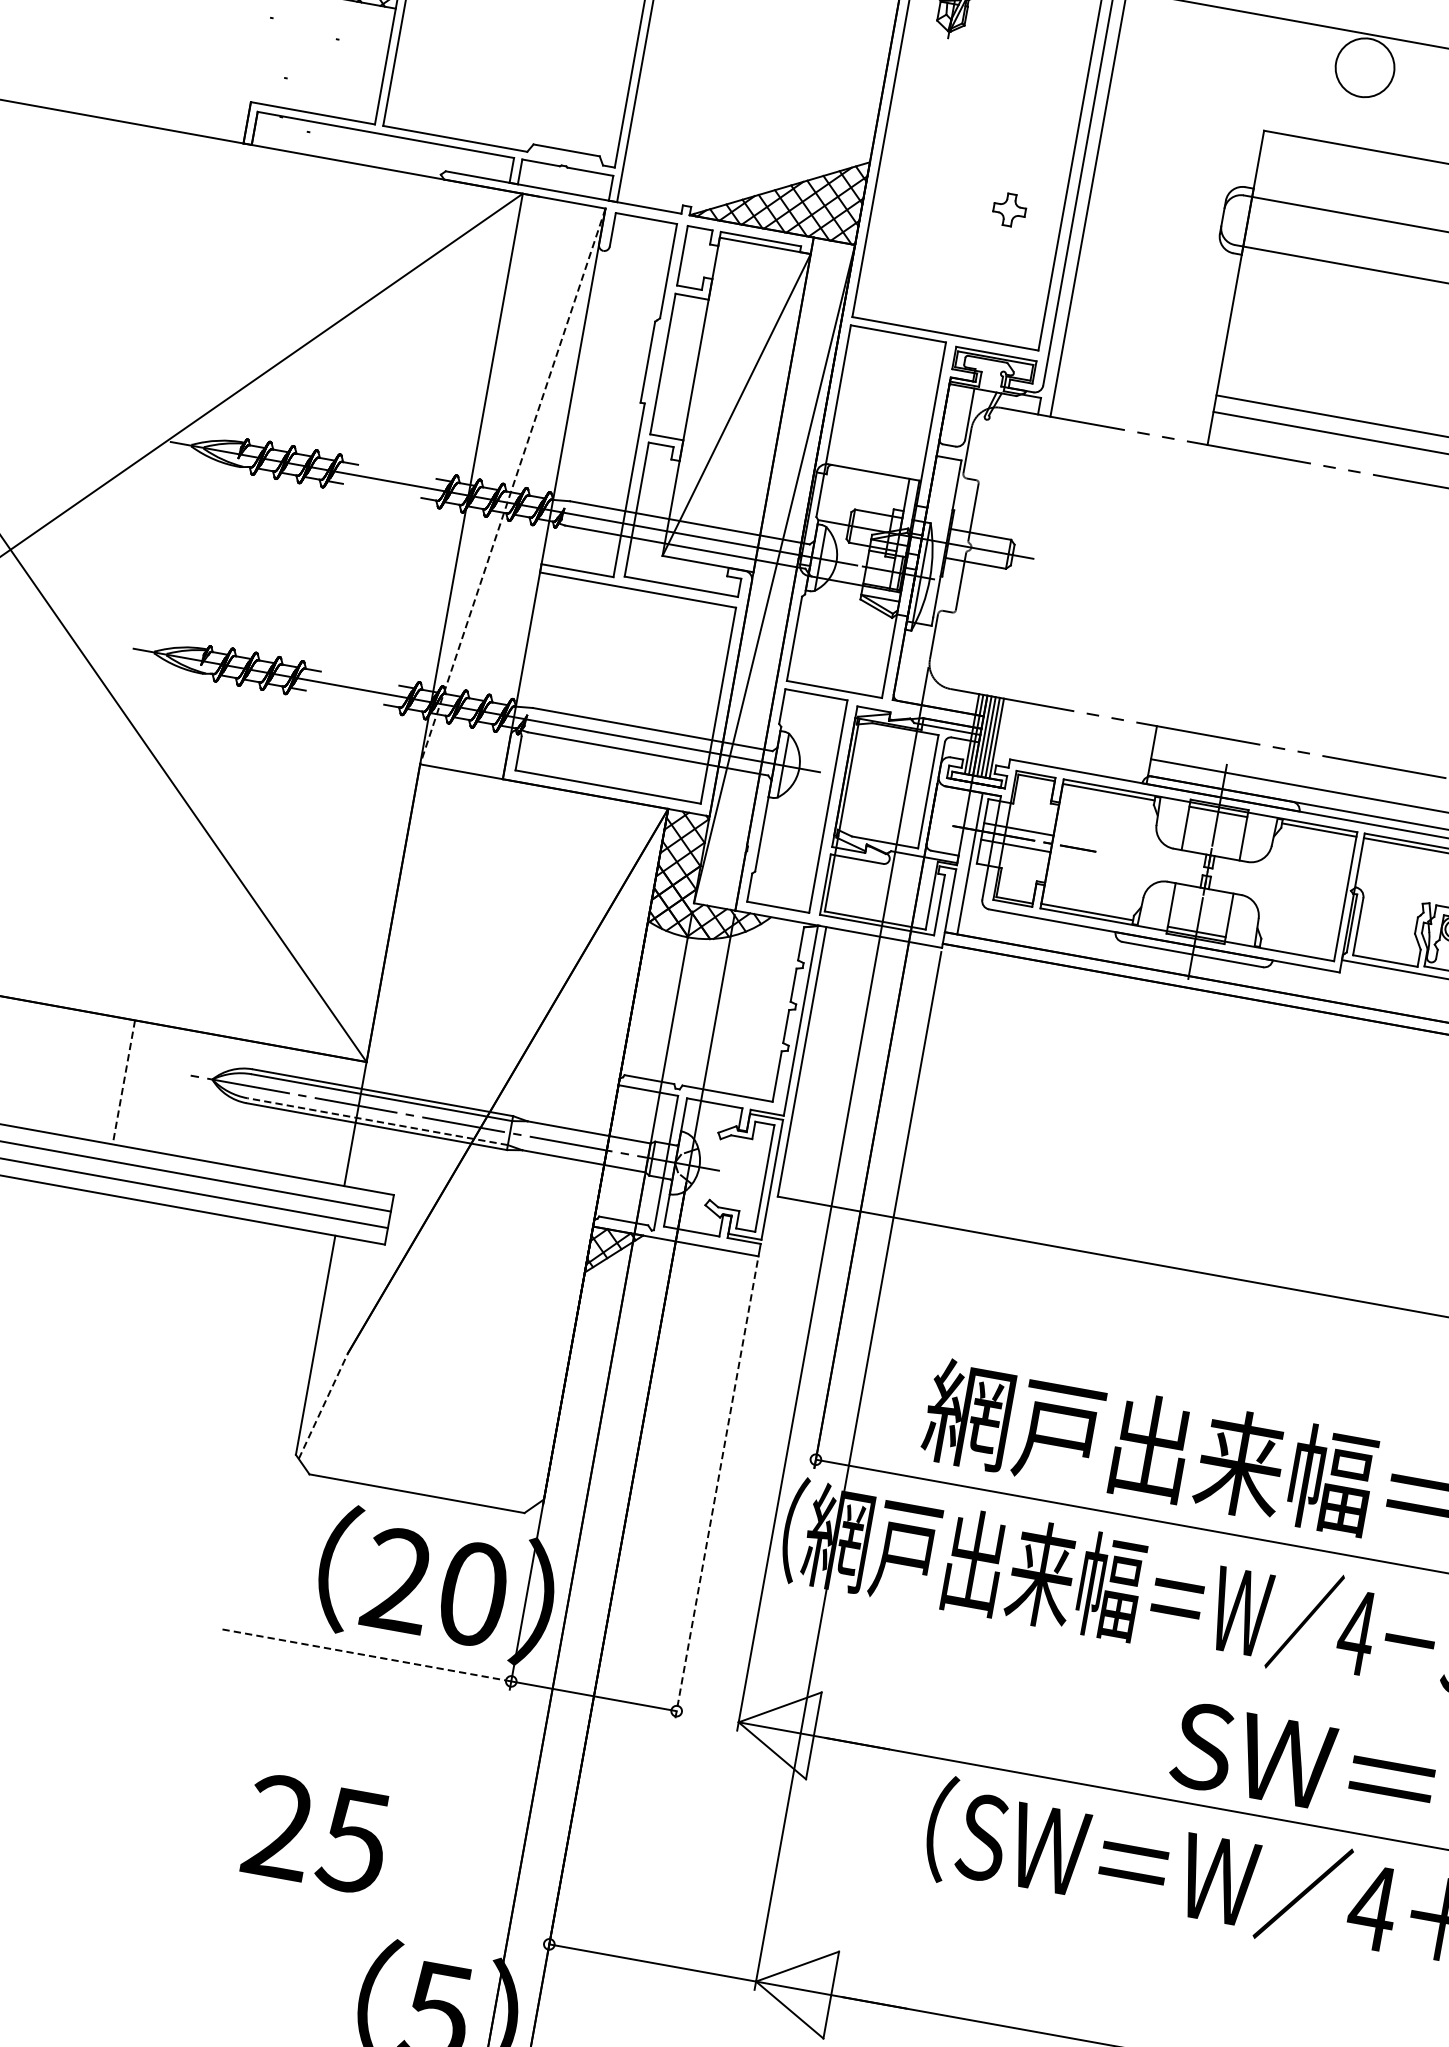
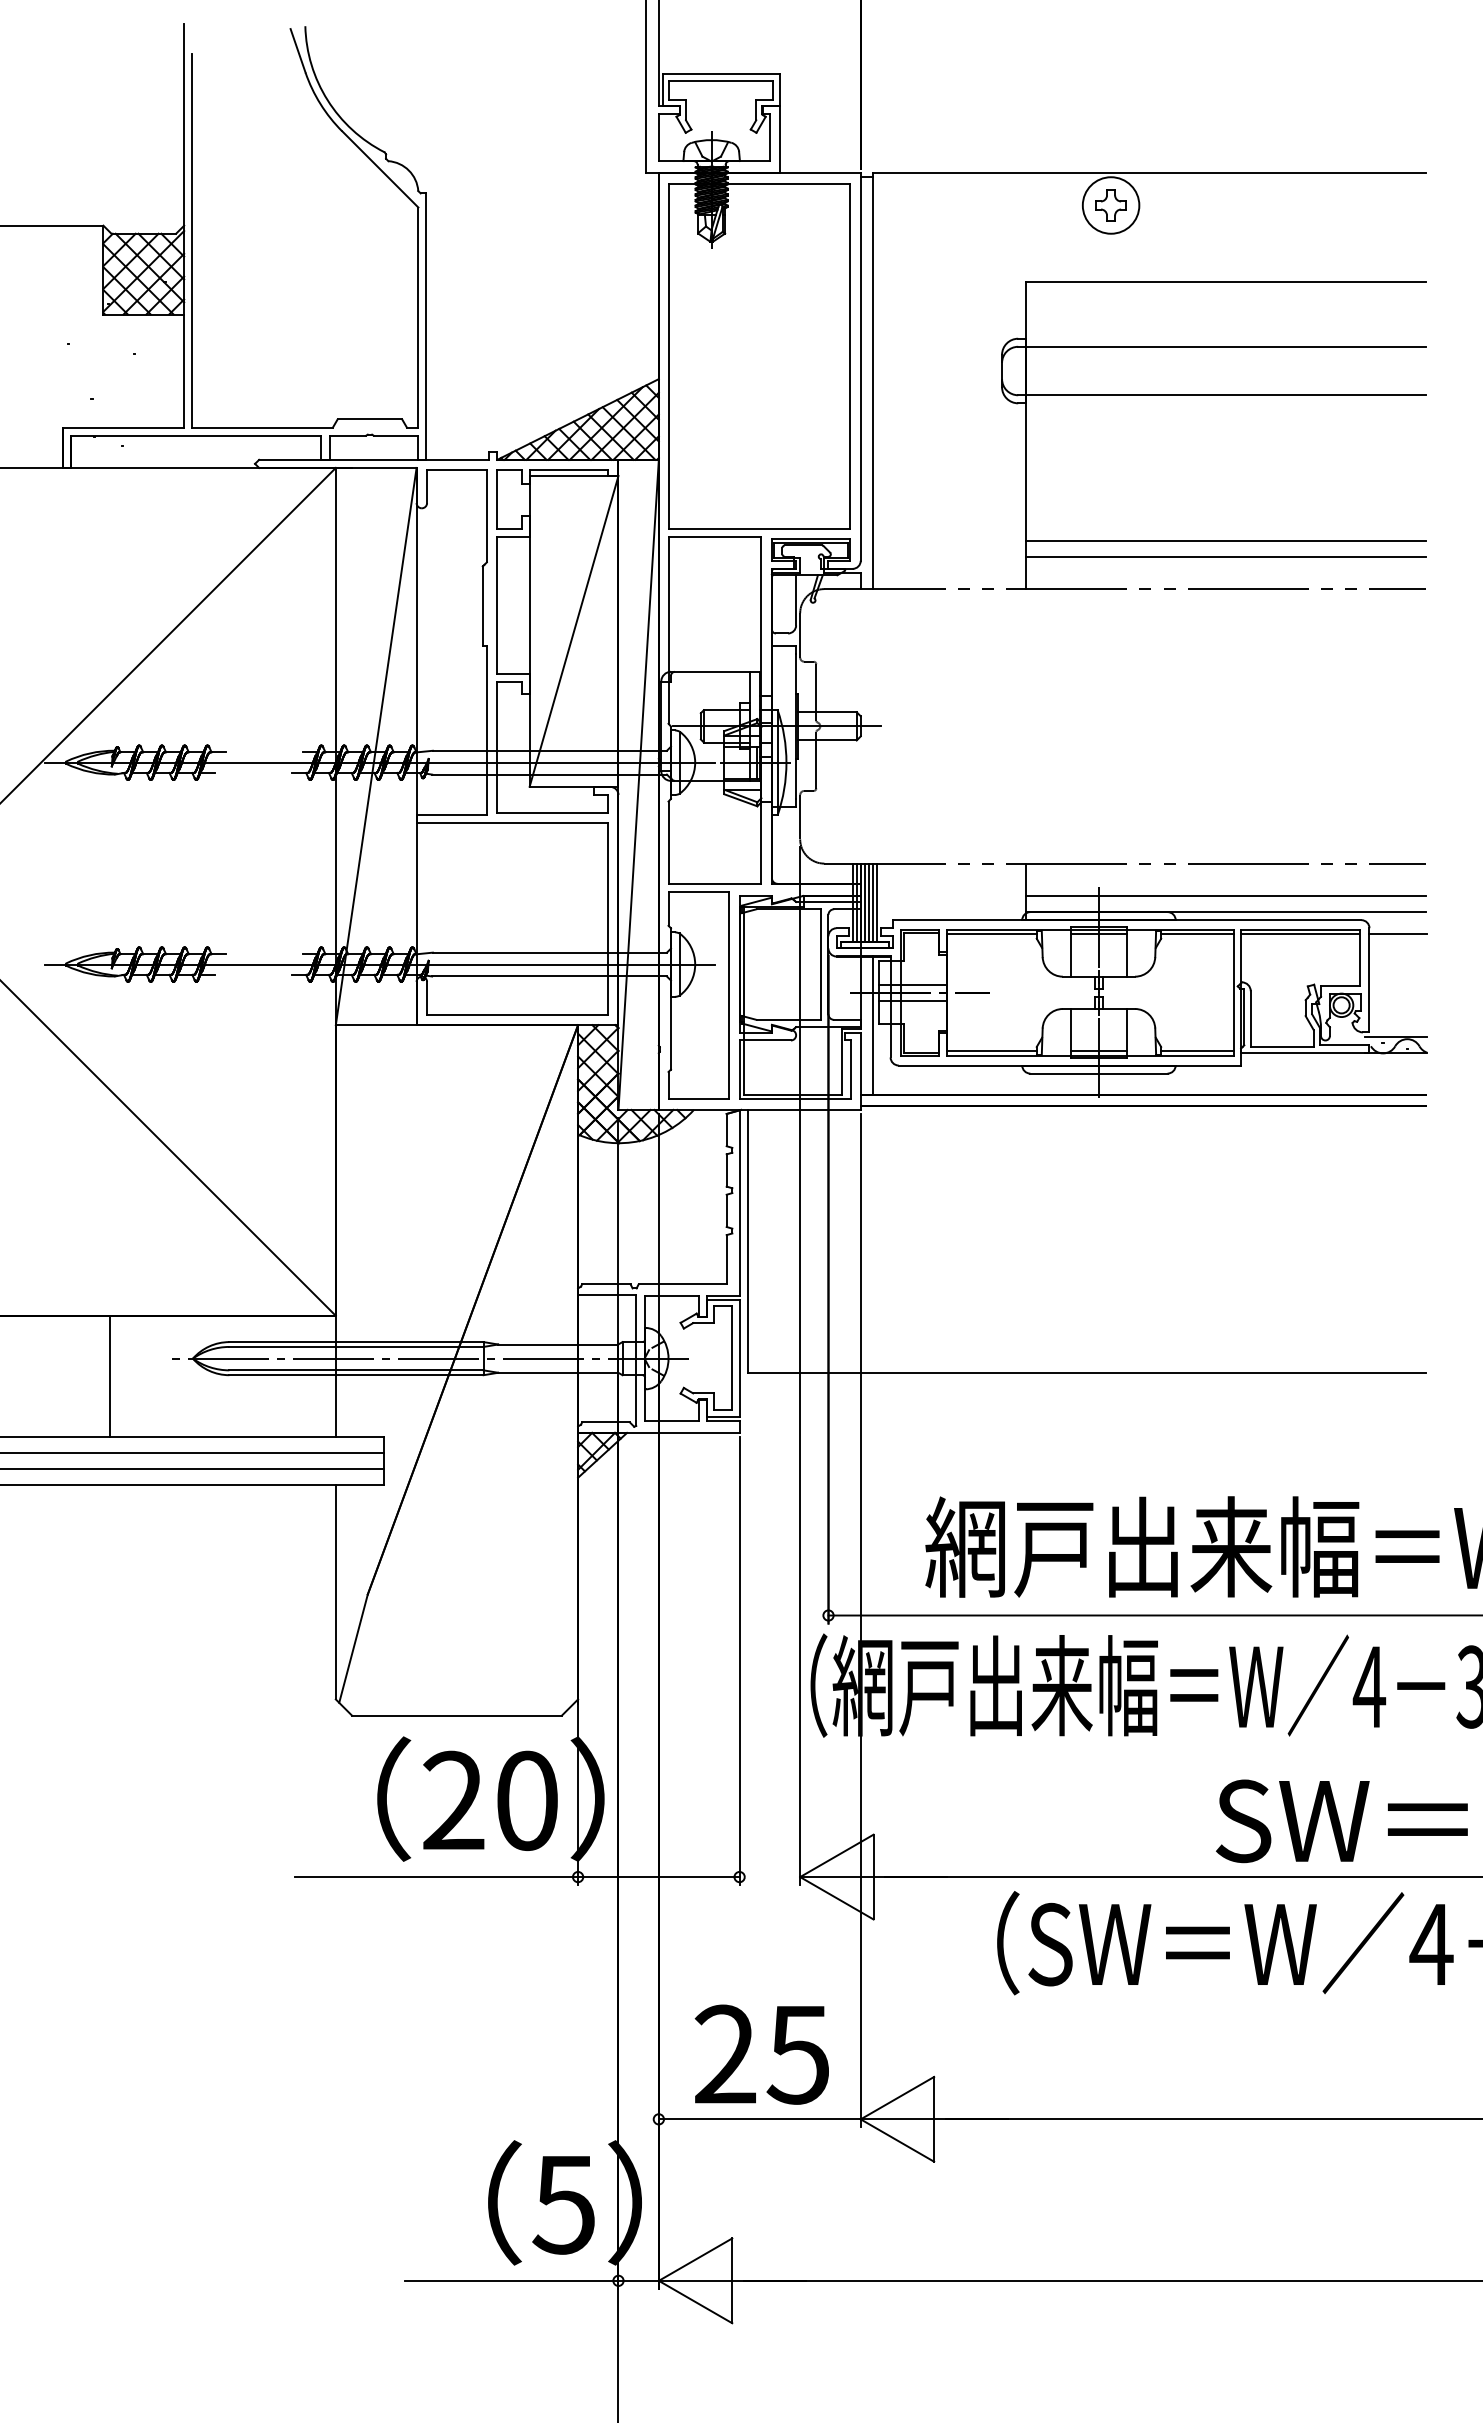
part: (1009, 209) -> (1110, 205), moved
line: (513, 486) -> (376, 746), dashed -> solid
line: (1297, 950) -> (1197, 1051), added
line: (123, 1082) -> (109, 1376), dashed -> solid
line: (377, 1121) -> (356, 1370), dashed -> solid
line: (323, 1405) -> (353, 1648), dashed -> solid
line: (716, 1490) -> (739, 1661), dashed -> solid
line: (366, 1655) -> (436, 1877), dashed -> solid
text: (316, 1833) -> (761, 2054), moved

